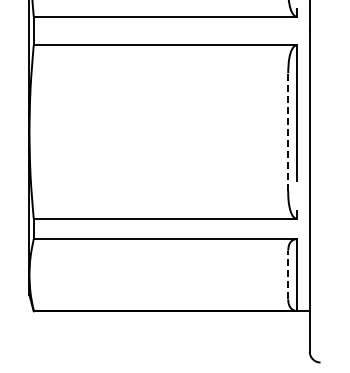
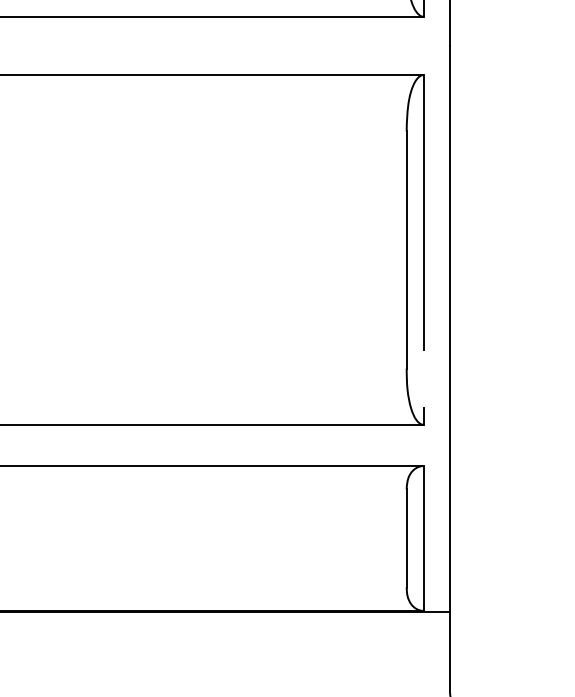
line: (288, 132) -> (407, 250), dashed -> solid
line: (288, 274) -> (407, 537), dashed -> solid

